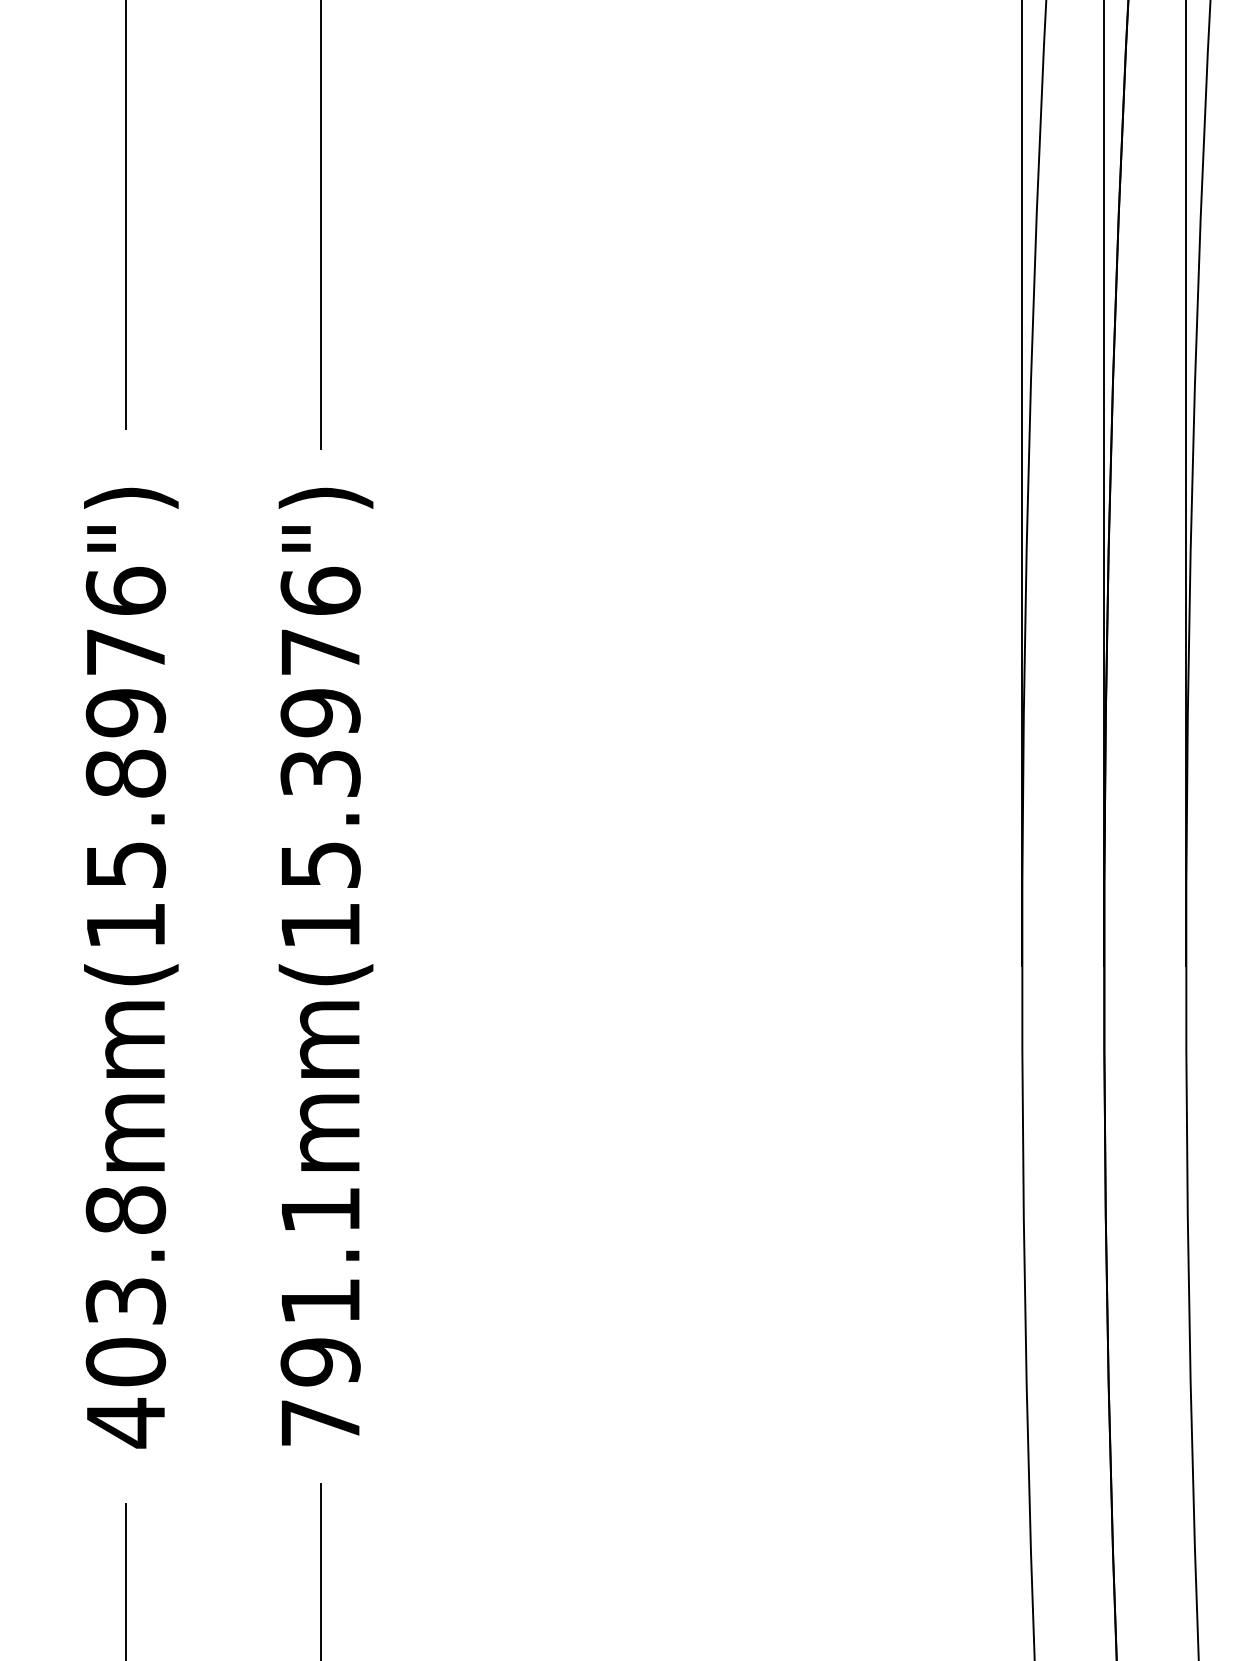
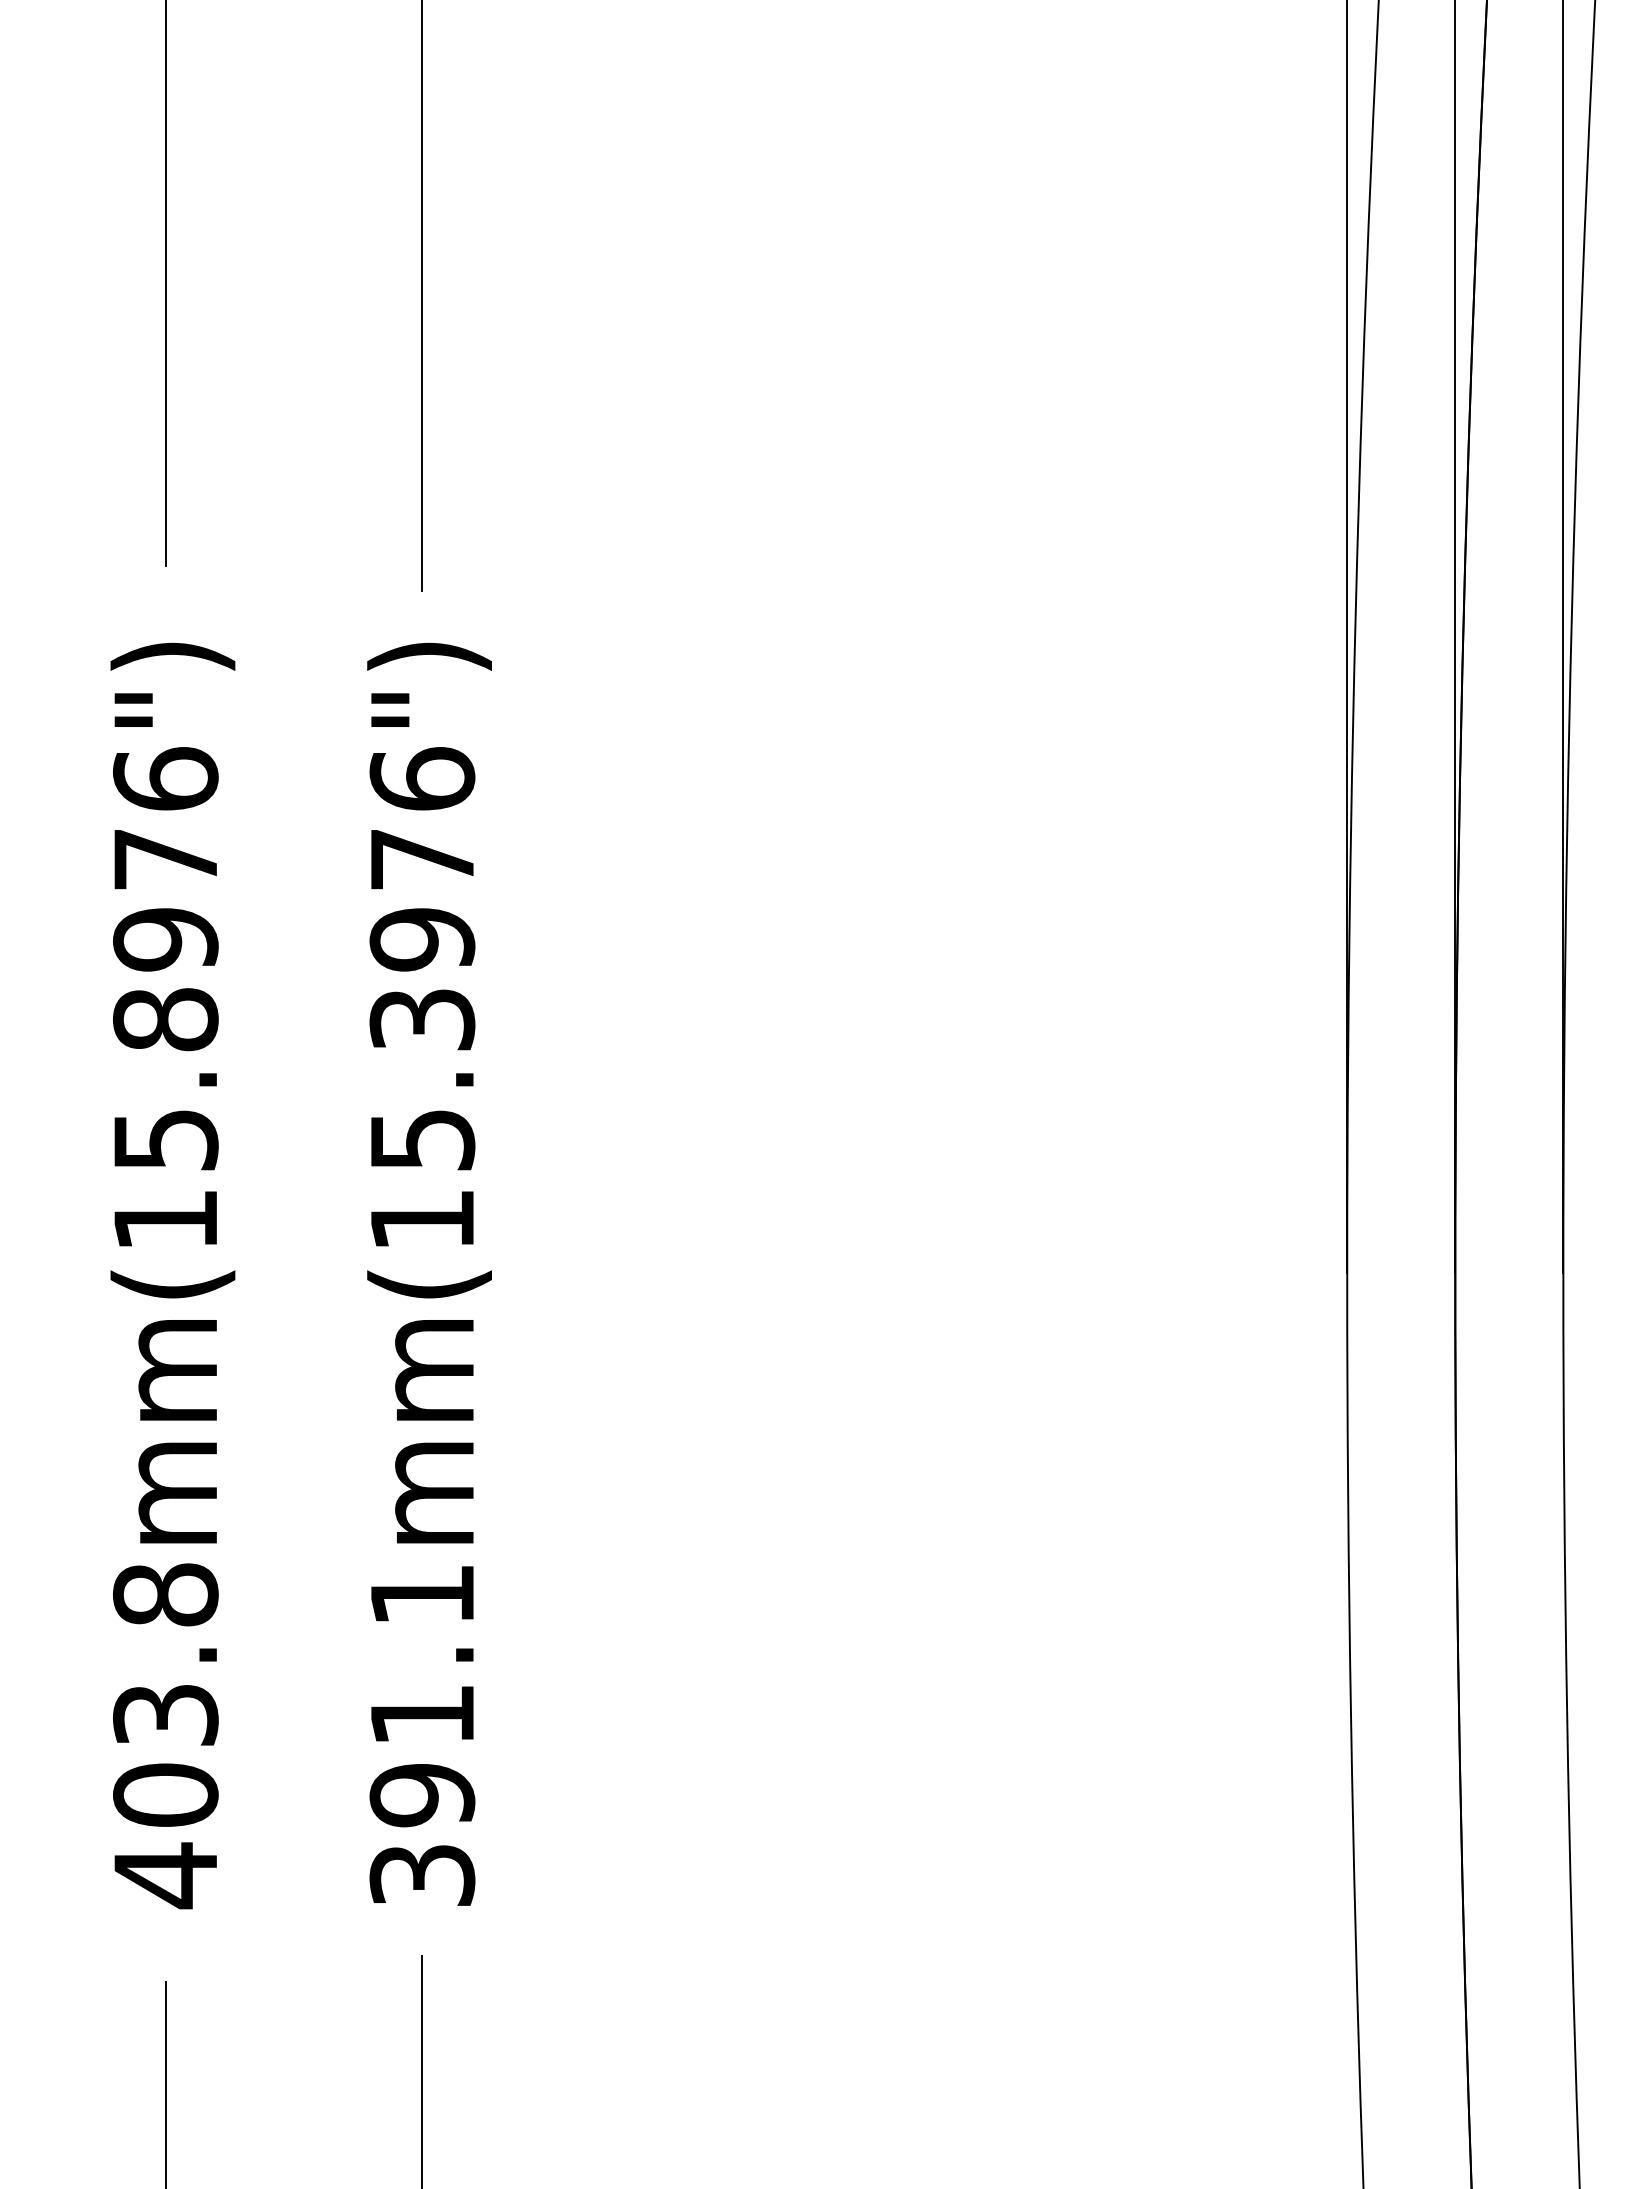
text: (320, 1423) -> (422, 1875), 791.1mm(15.3976") -> 391.1mm(15.3976")

